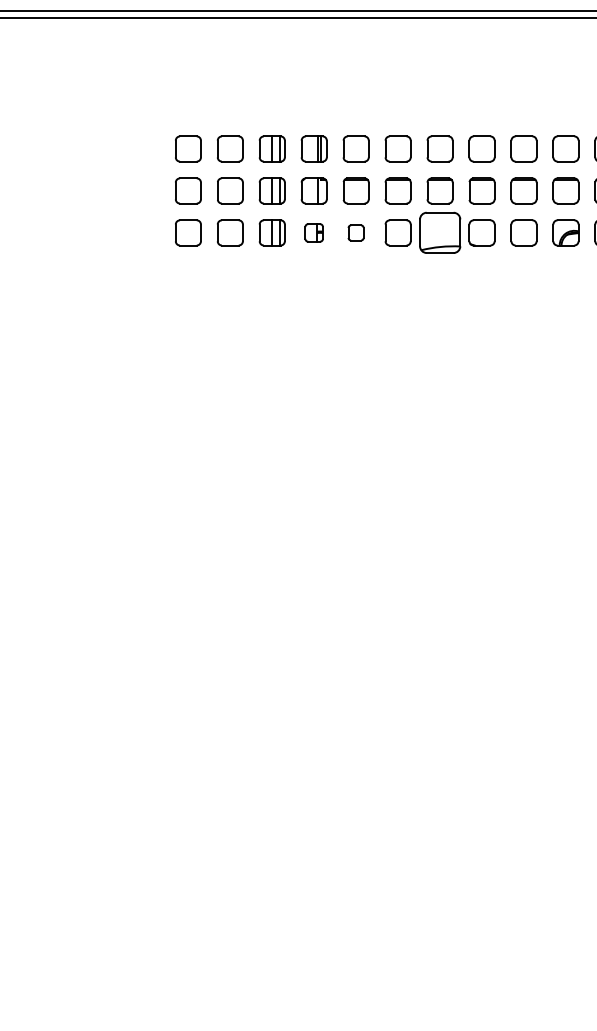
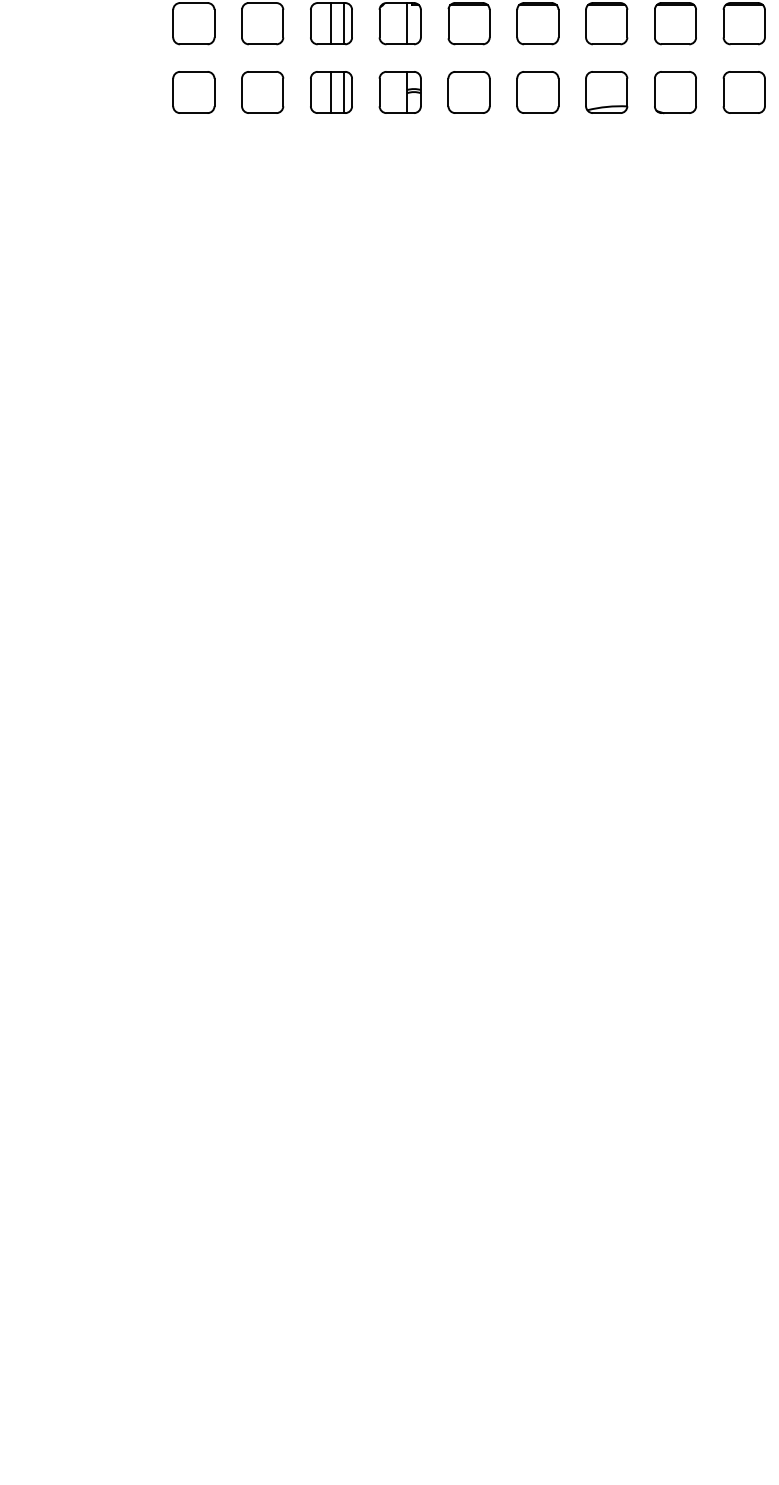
part: (313, 232) -> (399, 91), size x1.43
part: (355, 232) -> (467, 91), size x1.67
part: (439, 232) -> (605, 91), size x0.62

